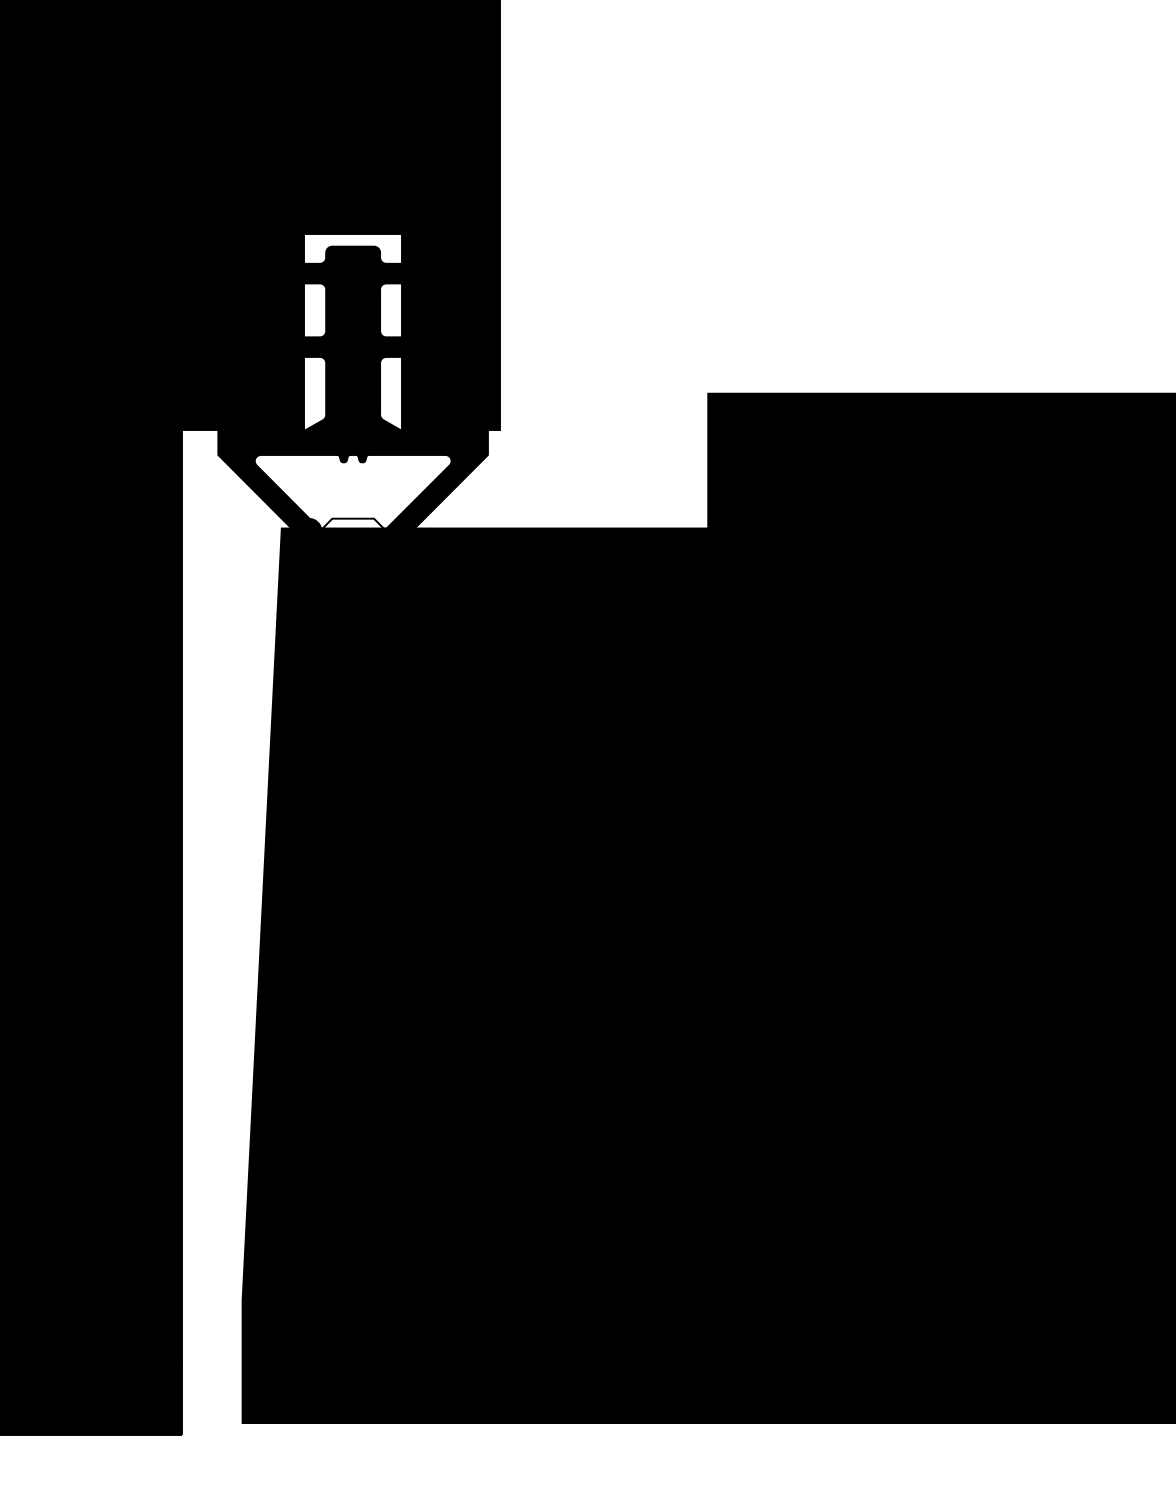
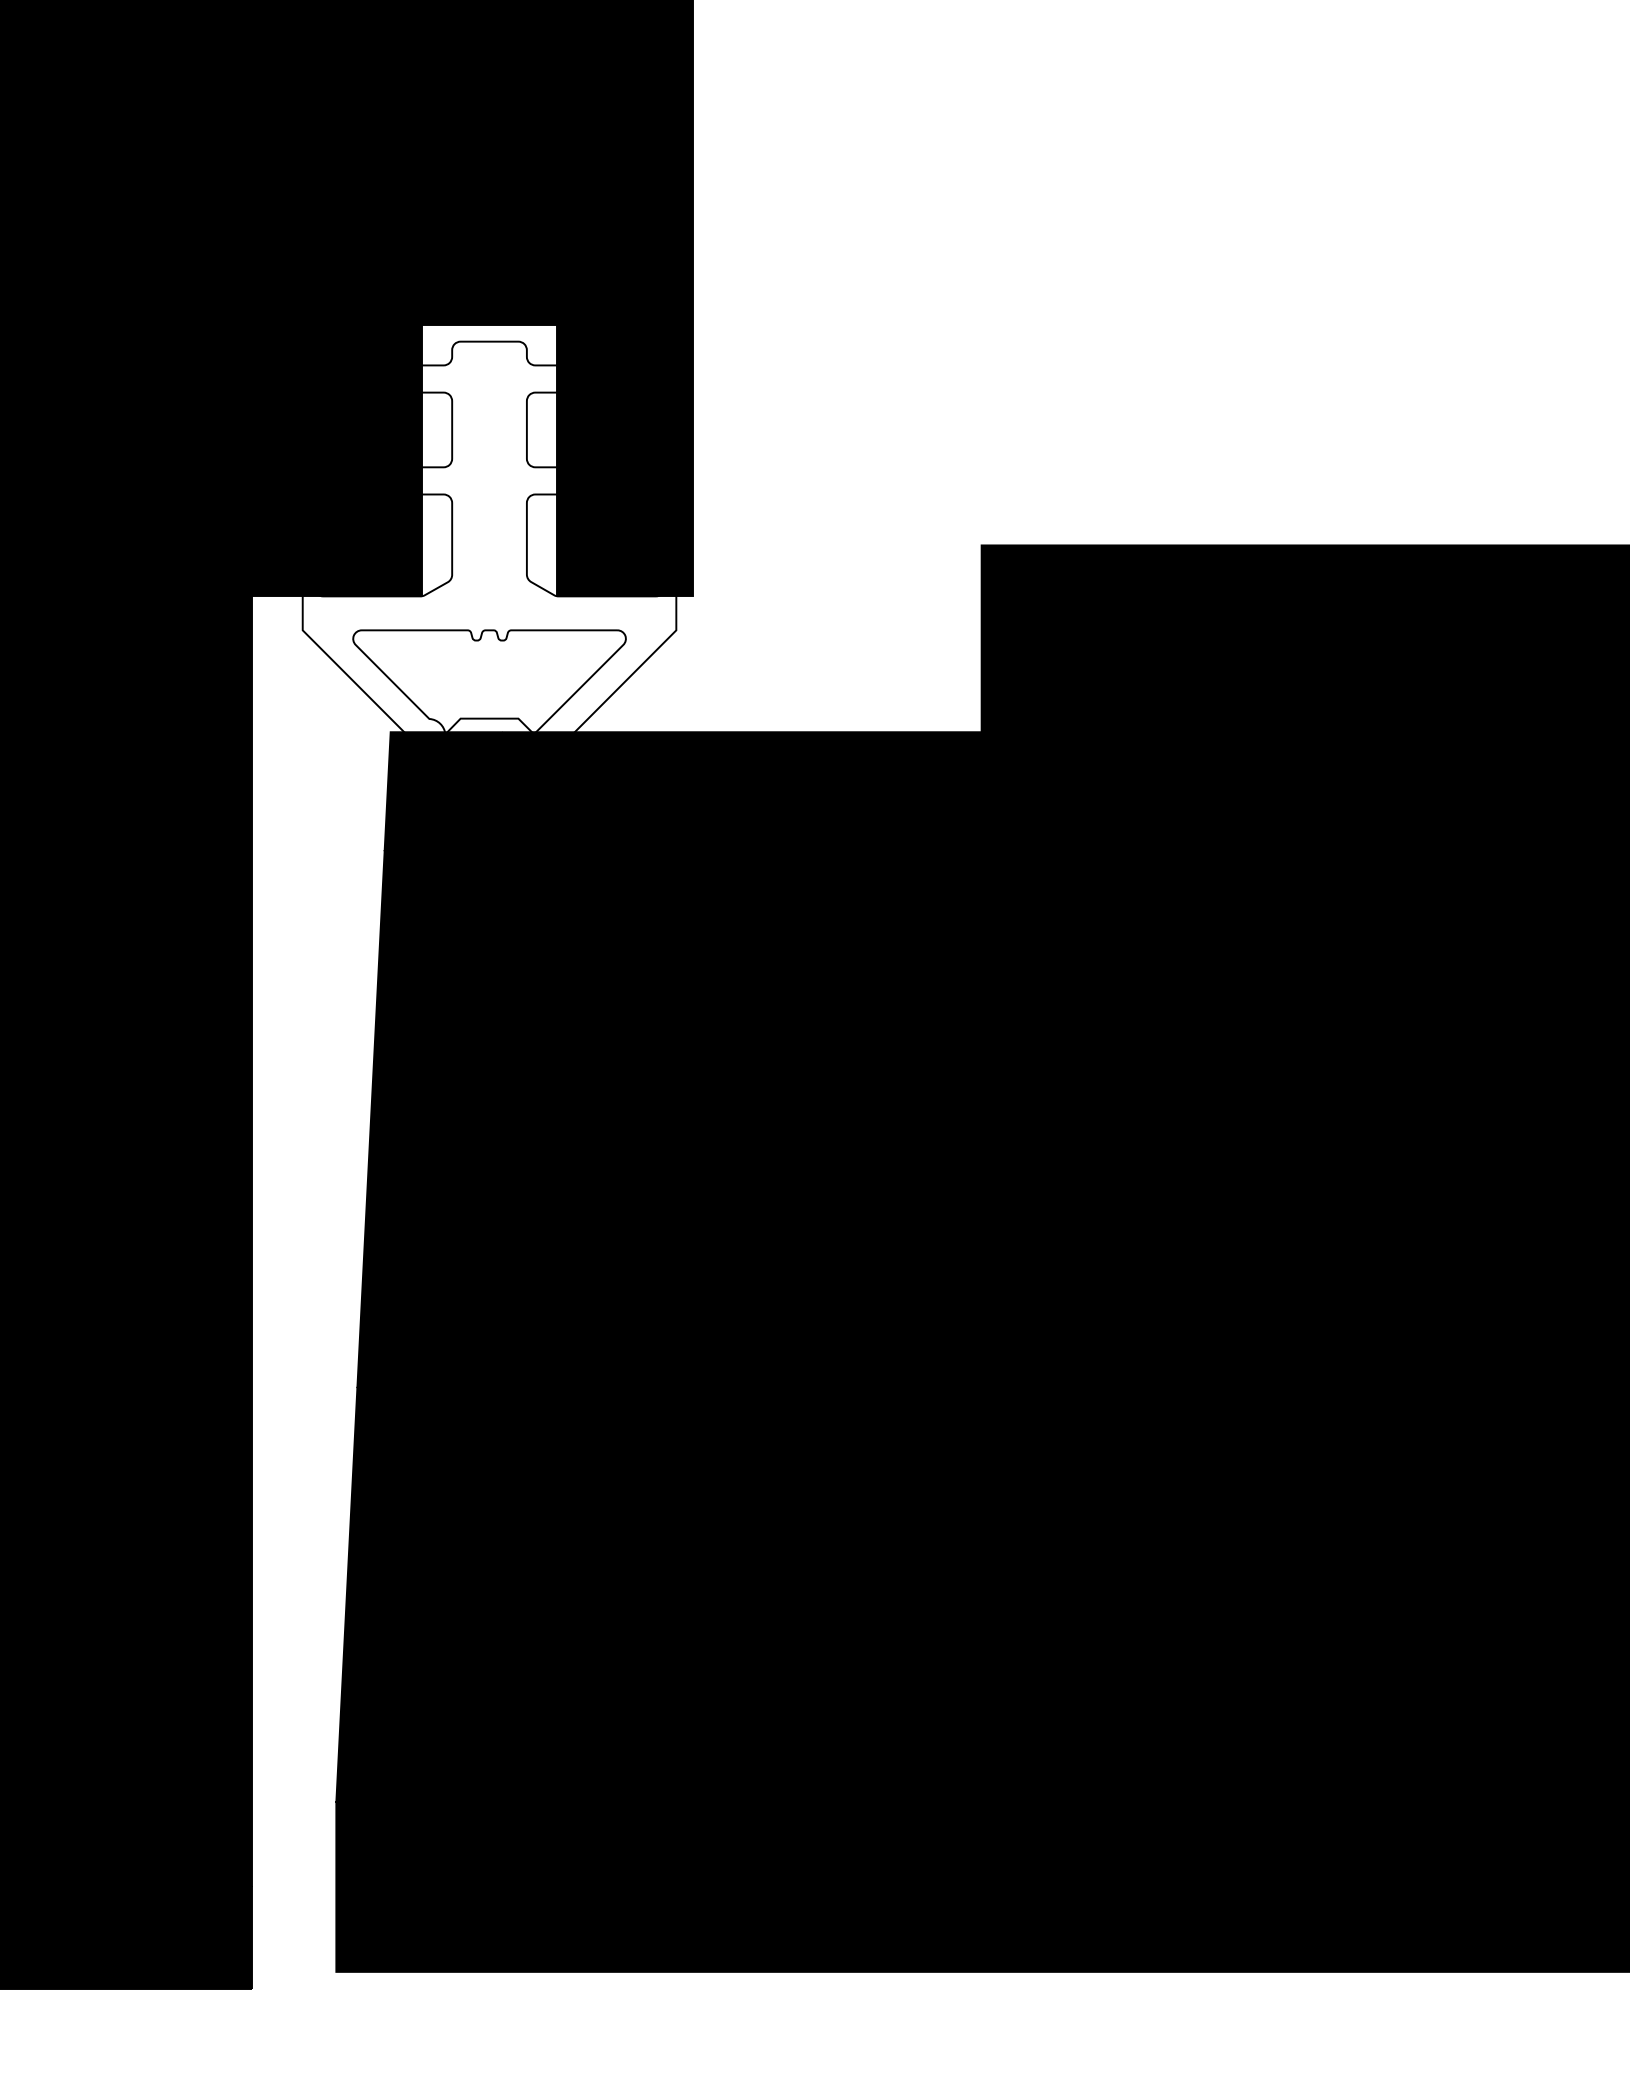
fill: (353, 387) -> (489, 536), removed

